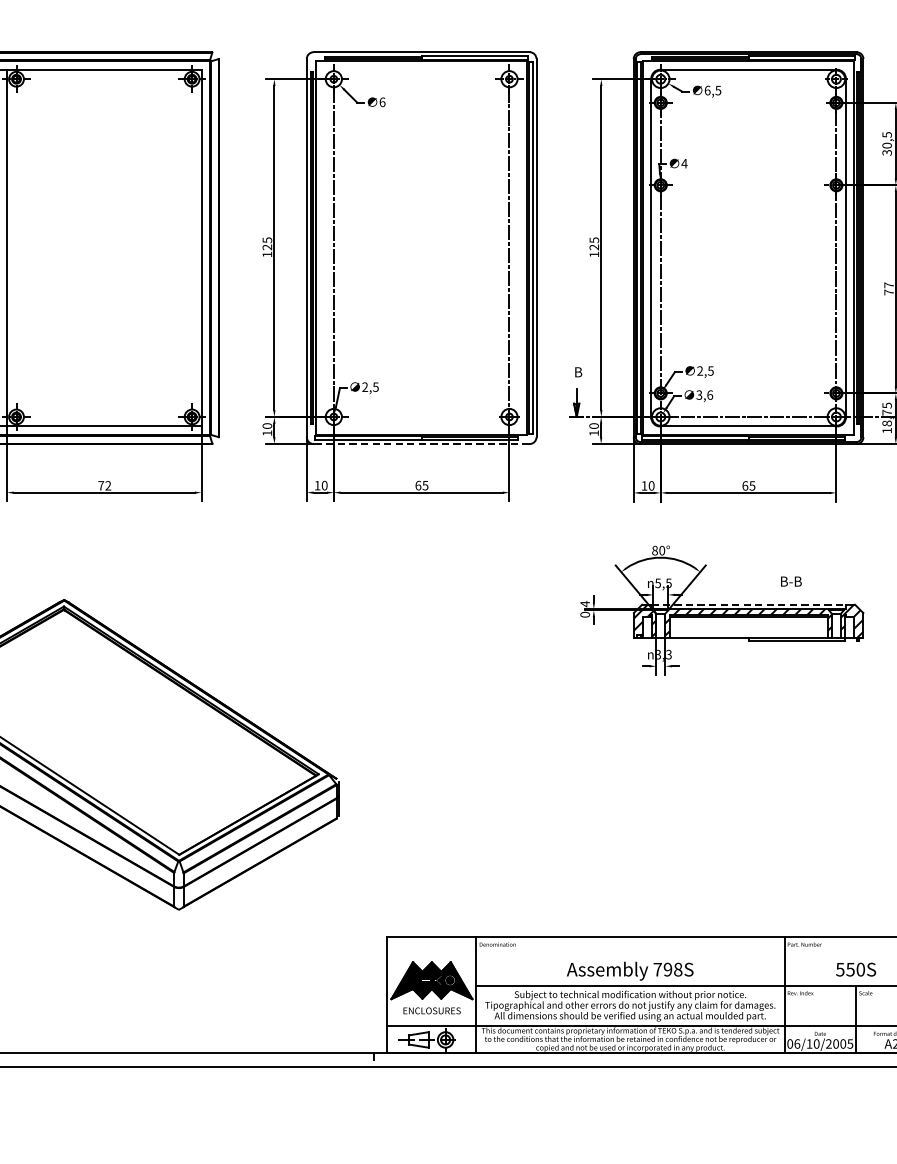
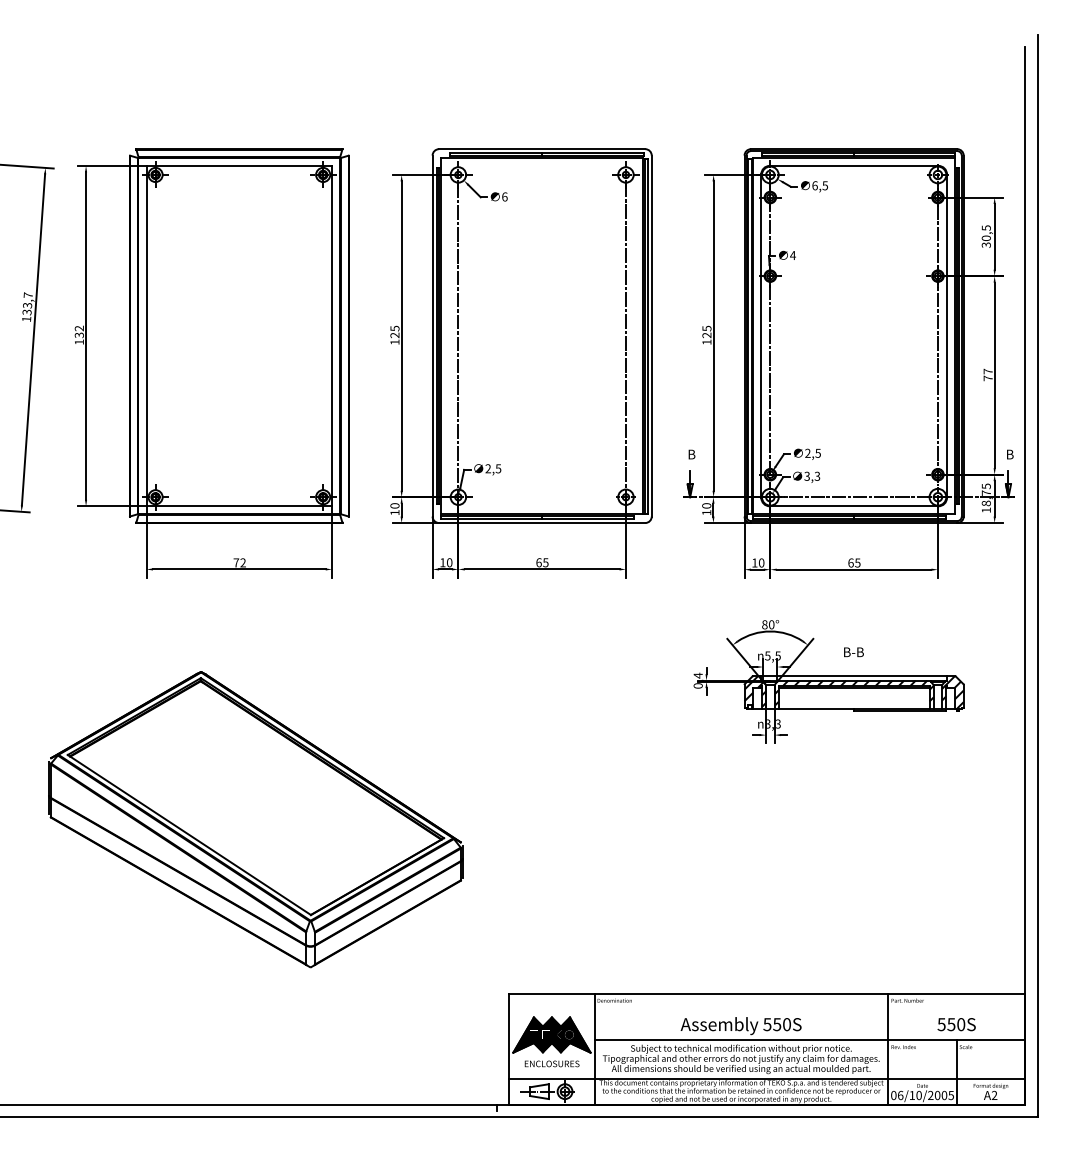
text: (710, 394) -> (817, 475), 3,6 -> 3,3
line: (420, 444) -> (541, 523), dashed -> solid
text: (790, 581) -> (853, 652), moved
line: (748, 604) -> (854, 676), dashed -> solid
text: (667, 969) -> (776, 1024), 798S -> 550S

